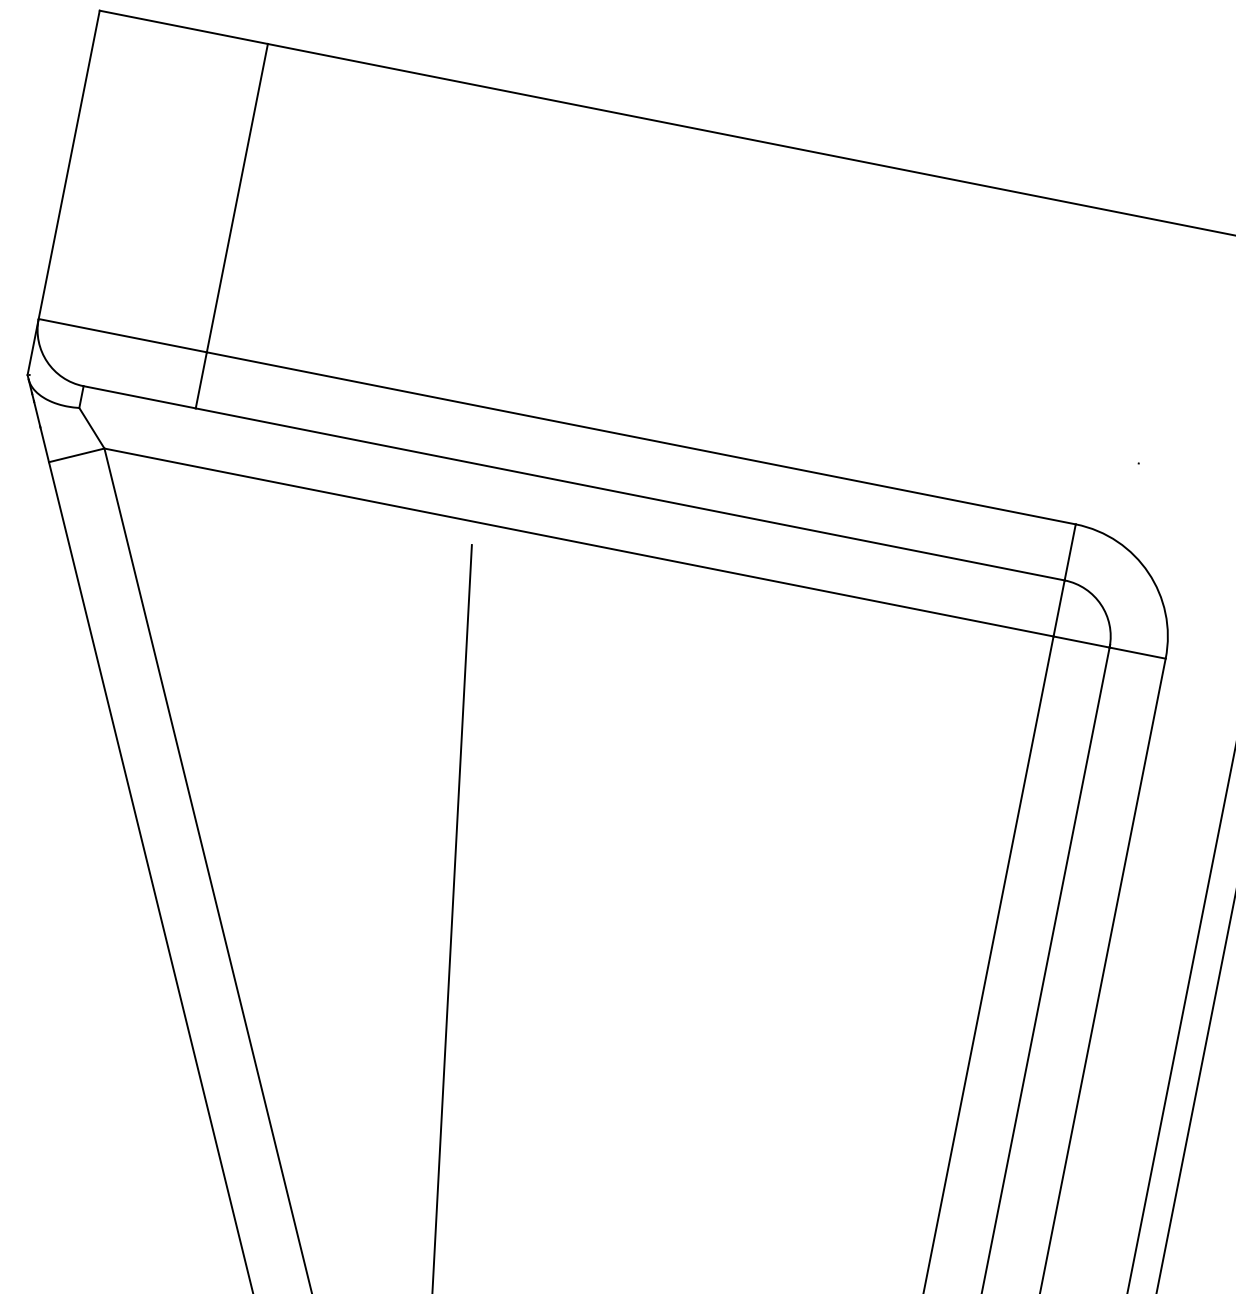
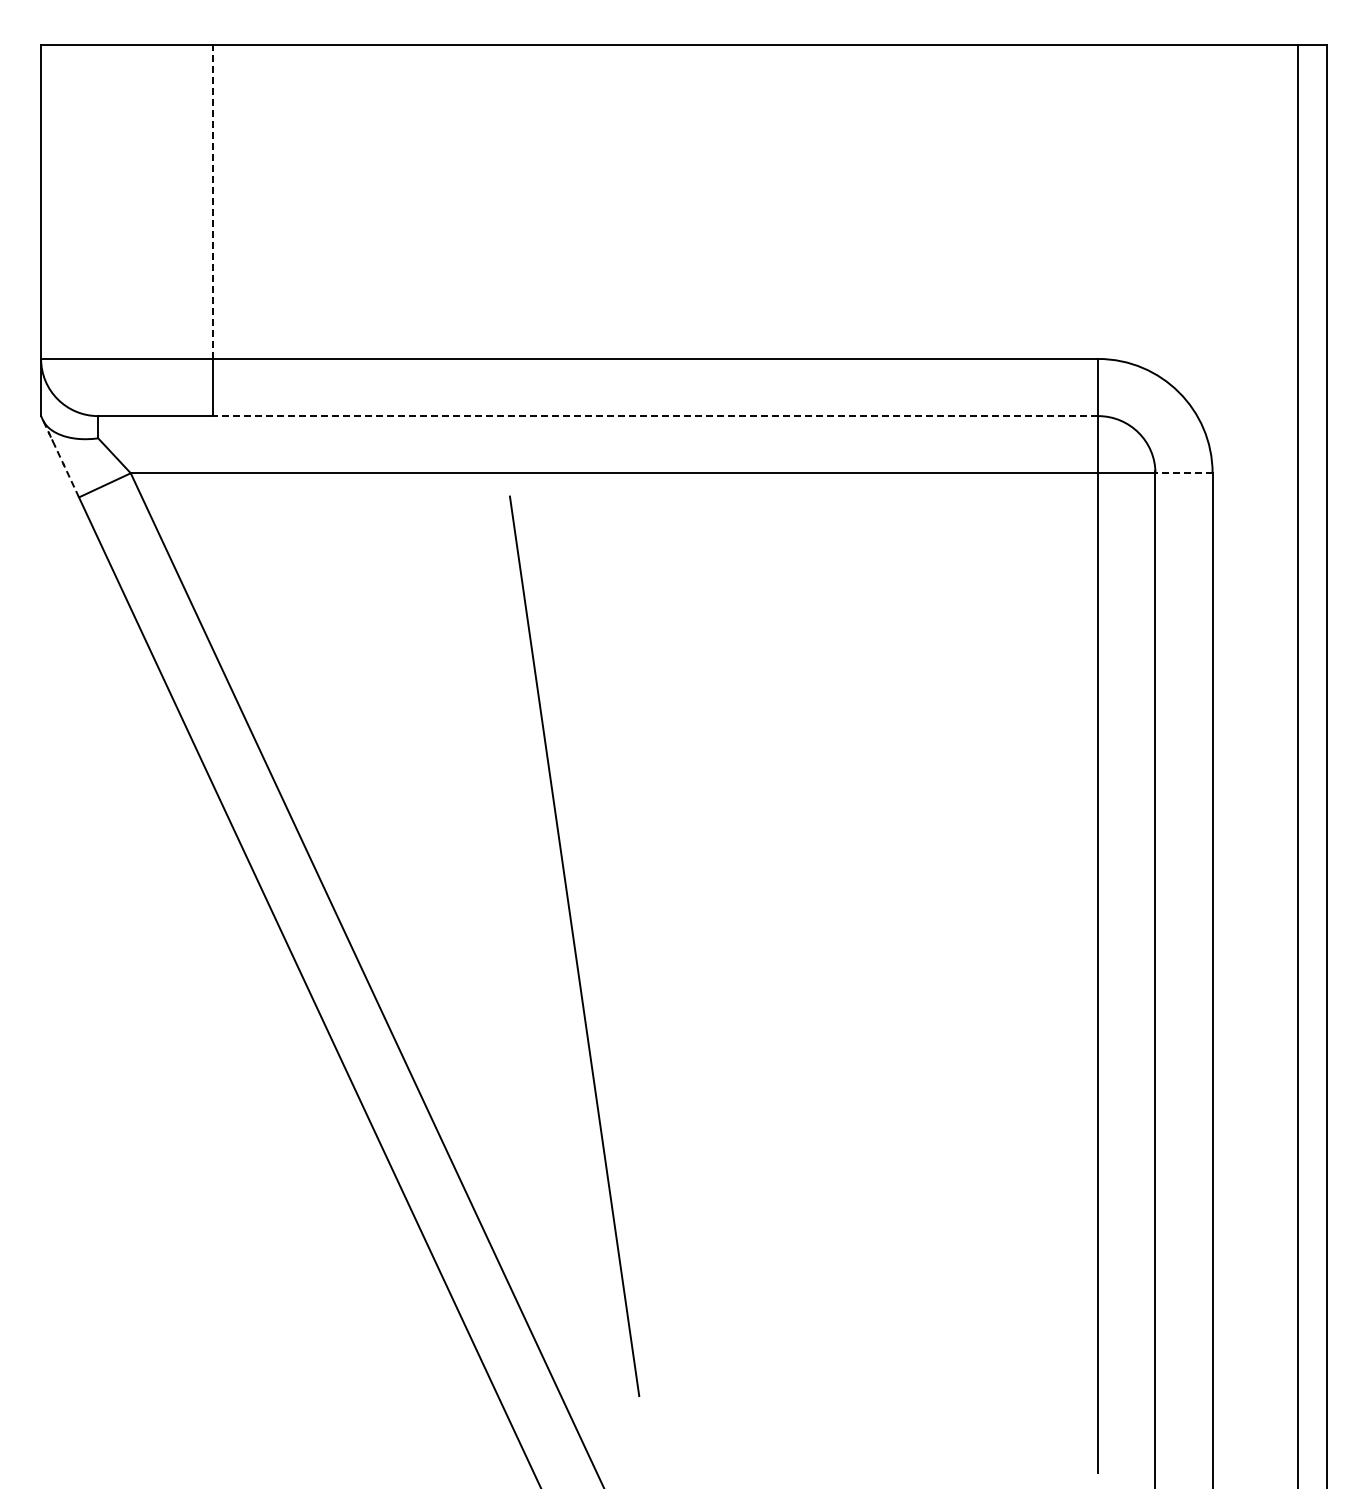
line: (237, 197) -> (212, 201), solid -> dashed
line: (39, 420) -> (61, 458), solid -> dashed
line: (630, 494) -> (655, 416), solid -> dashed
line: (1138, 653) -> (1184, 473), solid -> dashed

